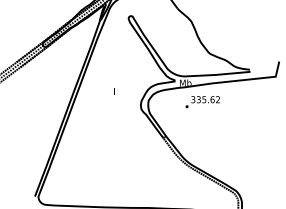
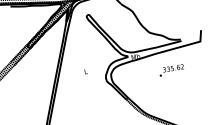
text: (202, 102) -> (171, 70), moved

